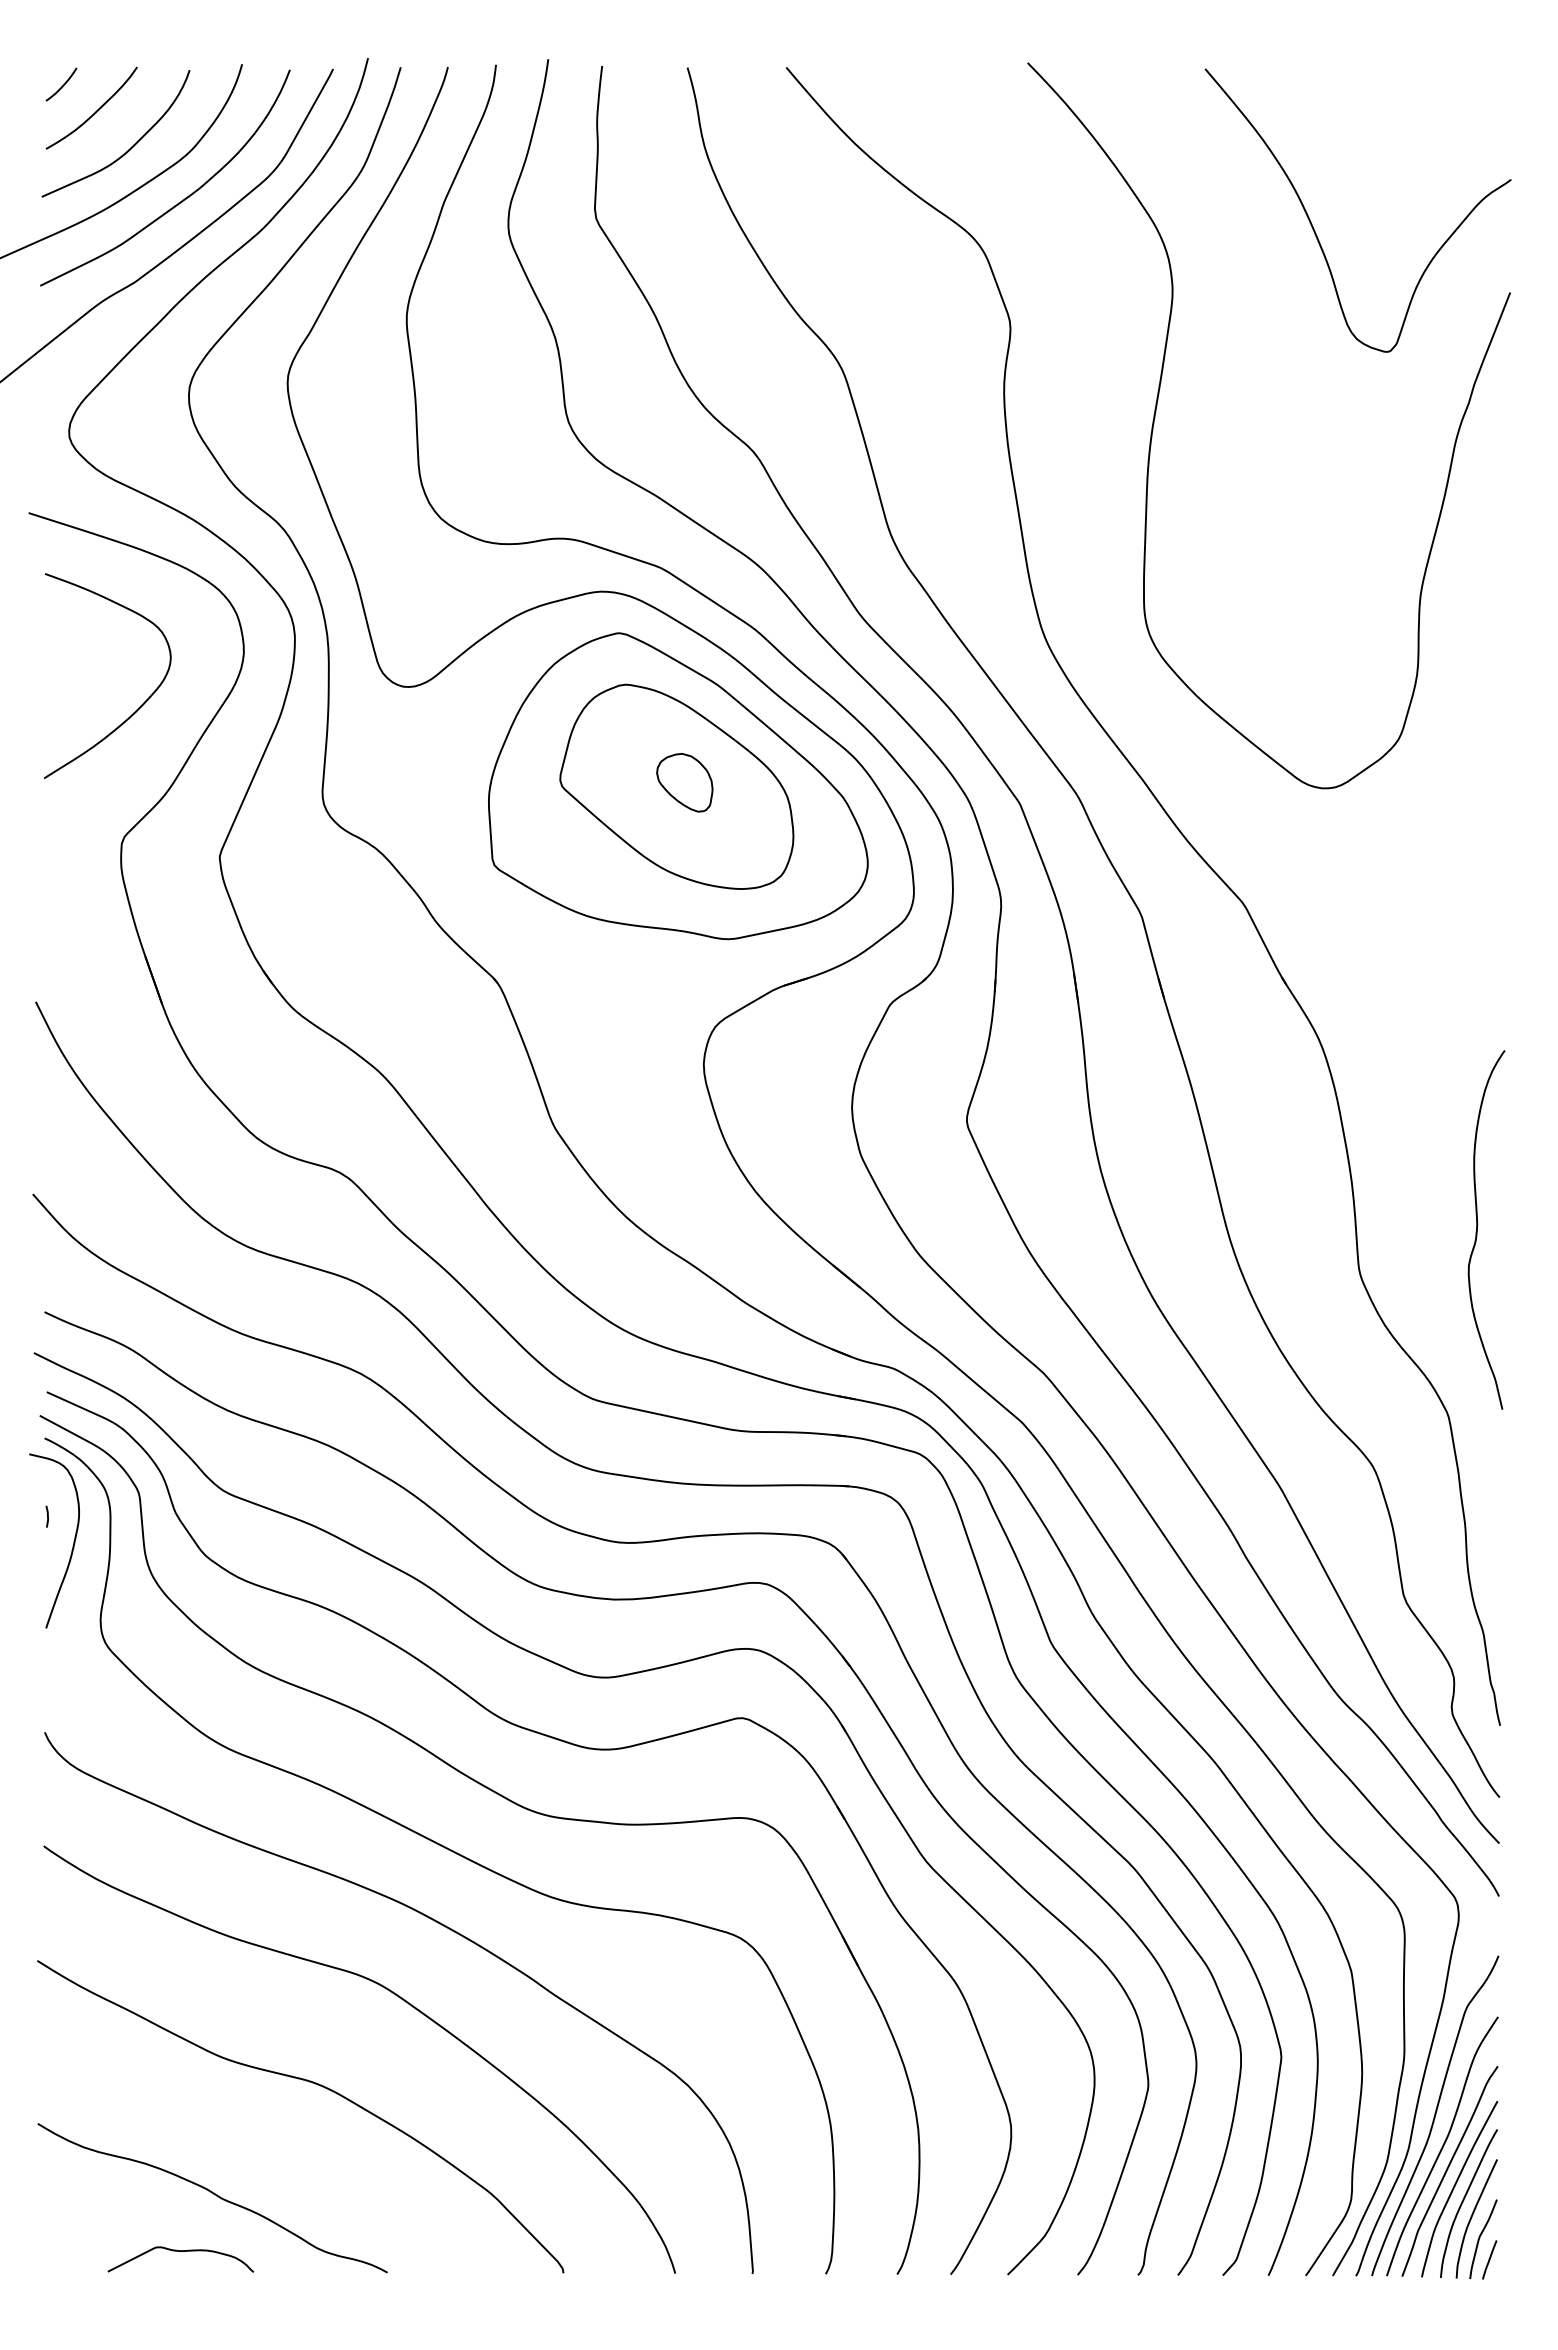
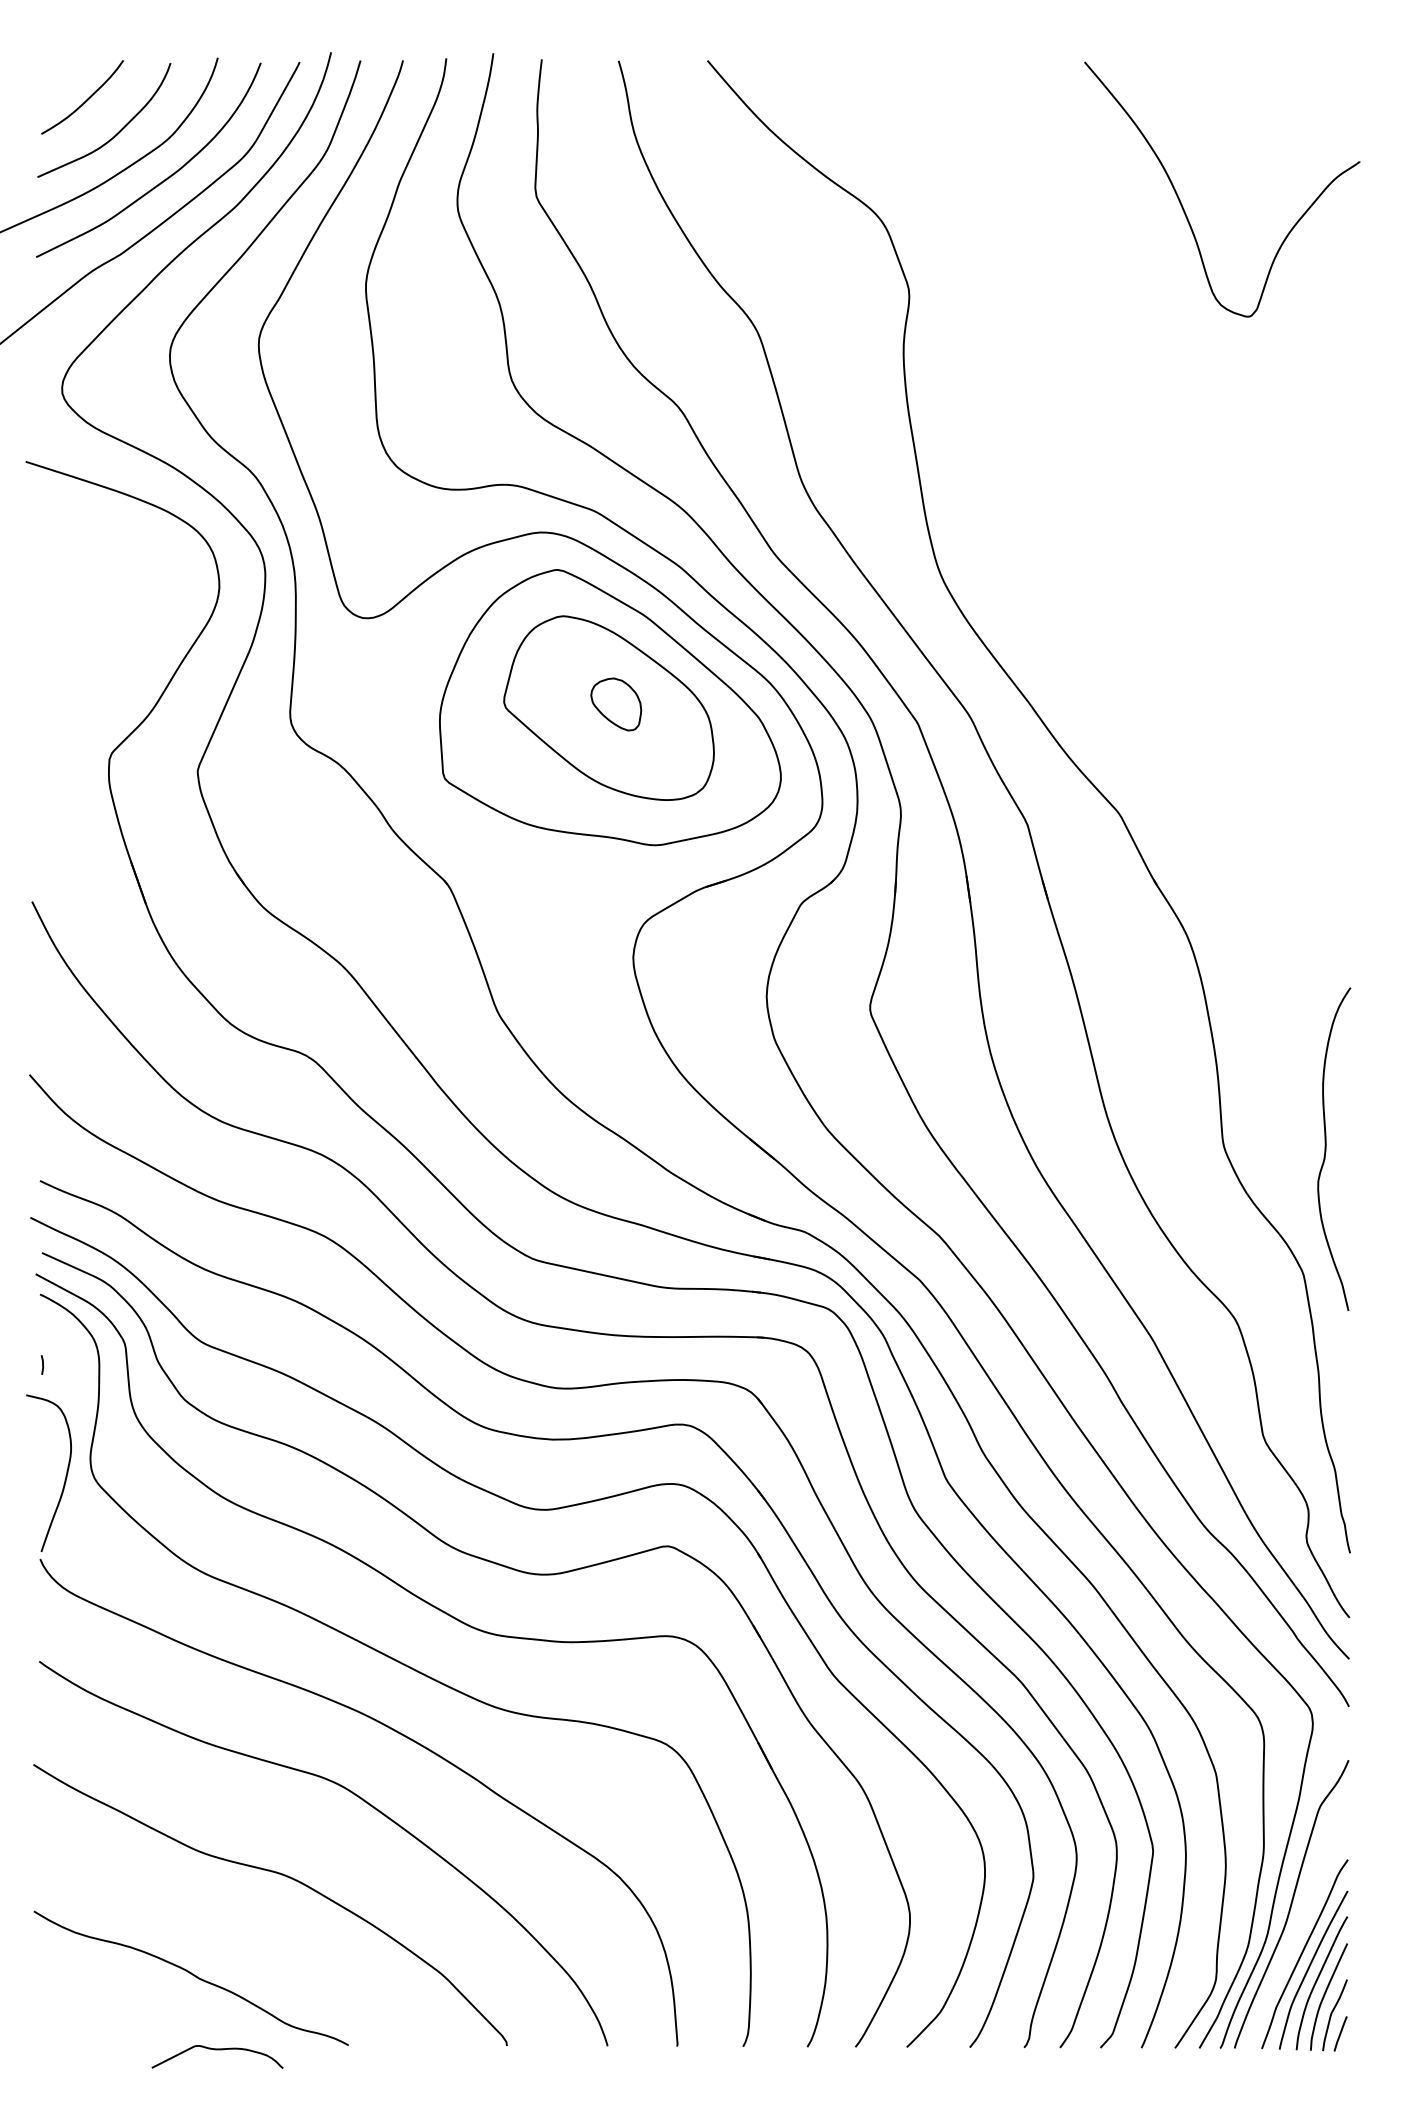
curve: (62, 85) -> (56, 76), removed
curve: (1157, 406) -> (1041, 365), removed
curve: (139, 706) -> (125, 635), removed
curve: (1478, 1225) -> (1326, 1145), moved
curve: (72, 1545) -> (65, 1477), moved
curve: (1442, 2146) -> (1298, 1931), removed
curve: (180, 2251) -> (217, 2049), moved

